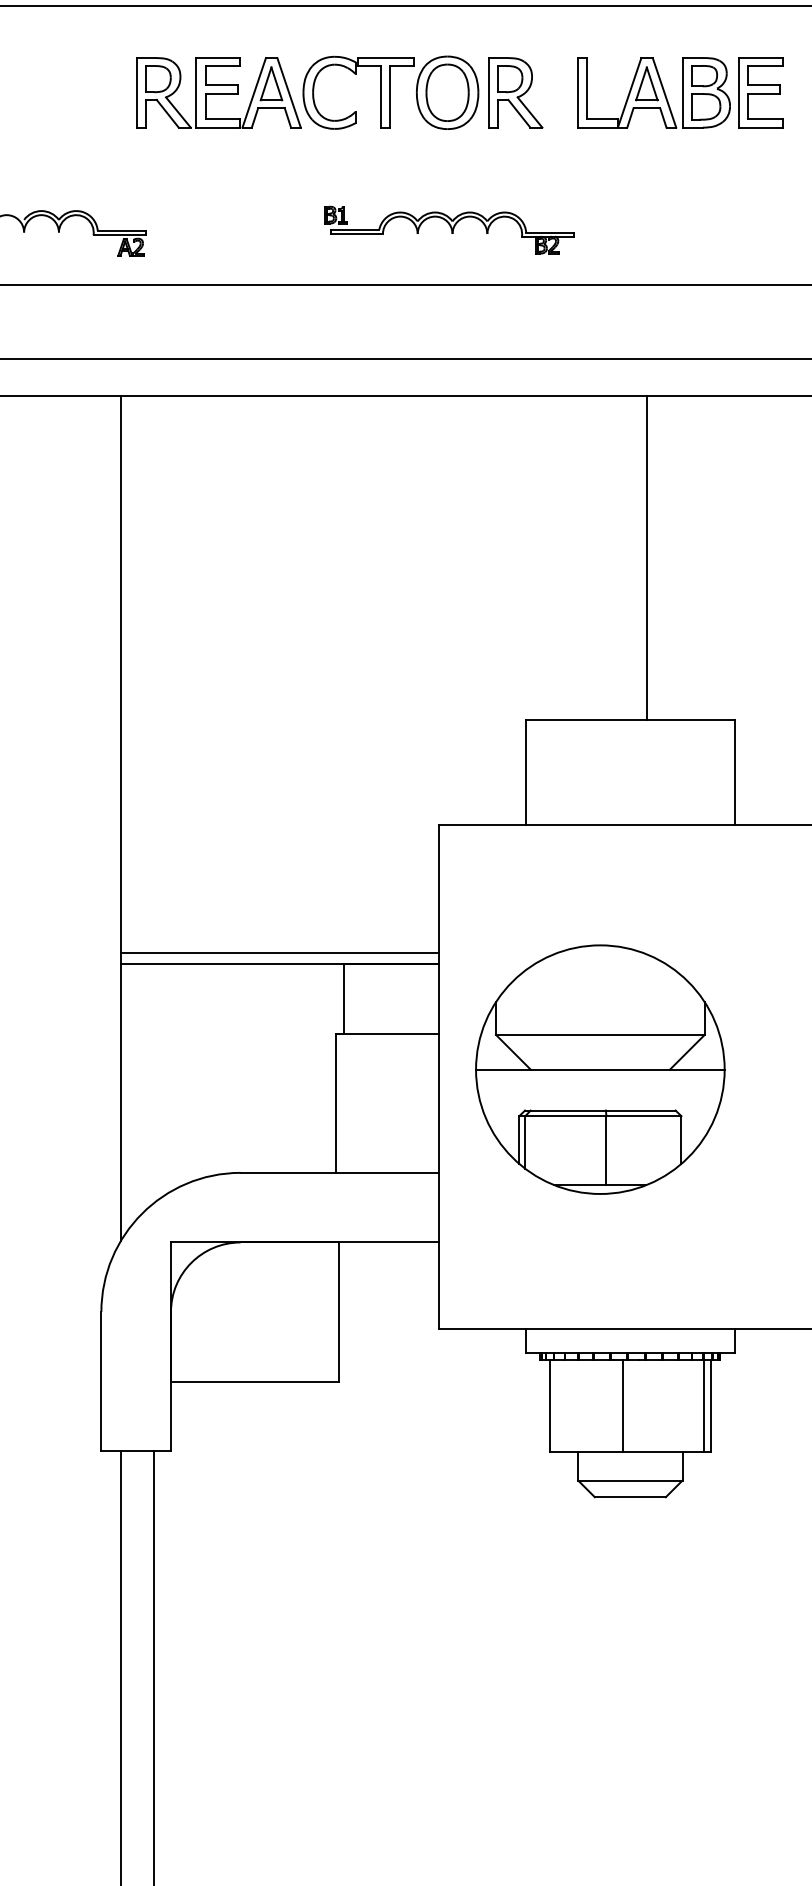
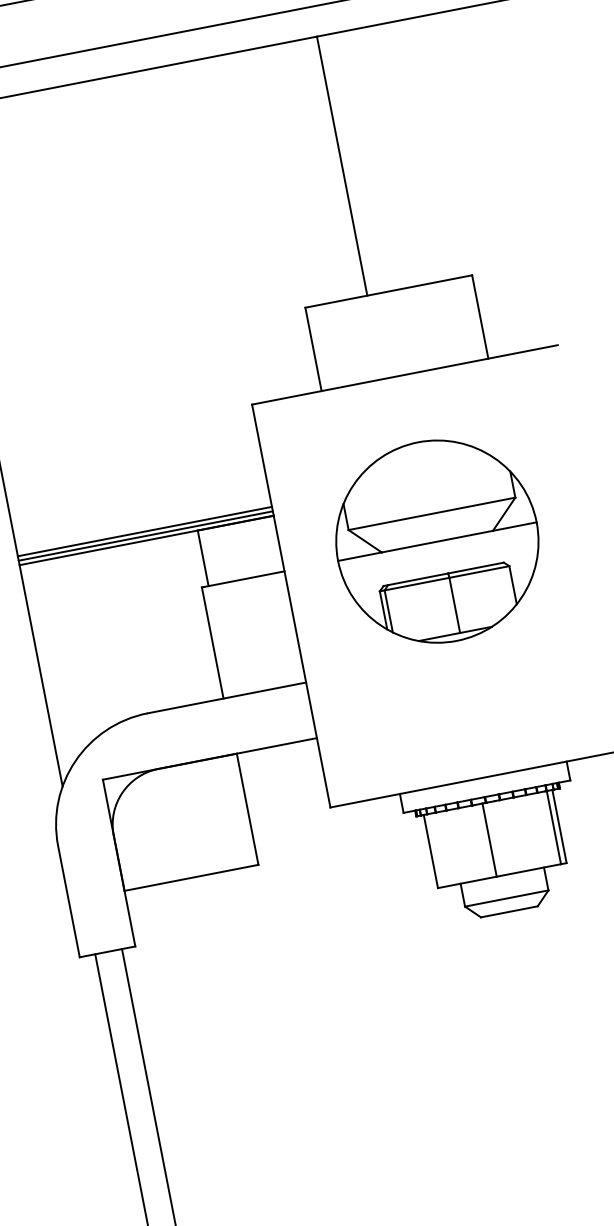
line: (646, 558) -> (342, 166), moved
line: (279, 958) -> (145, 536), added
part: (600, 1069) -> (437, 541), moved

